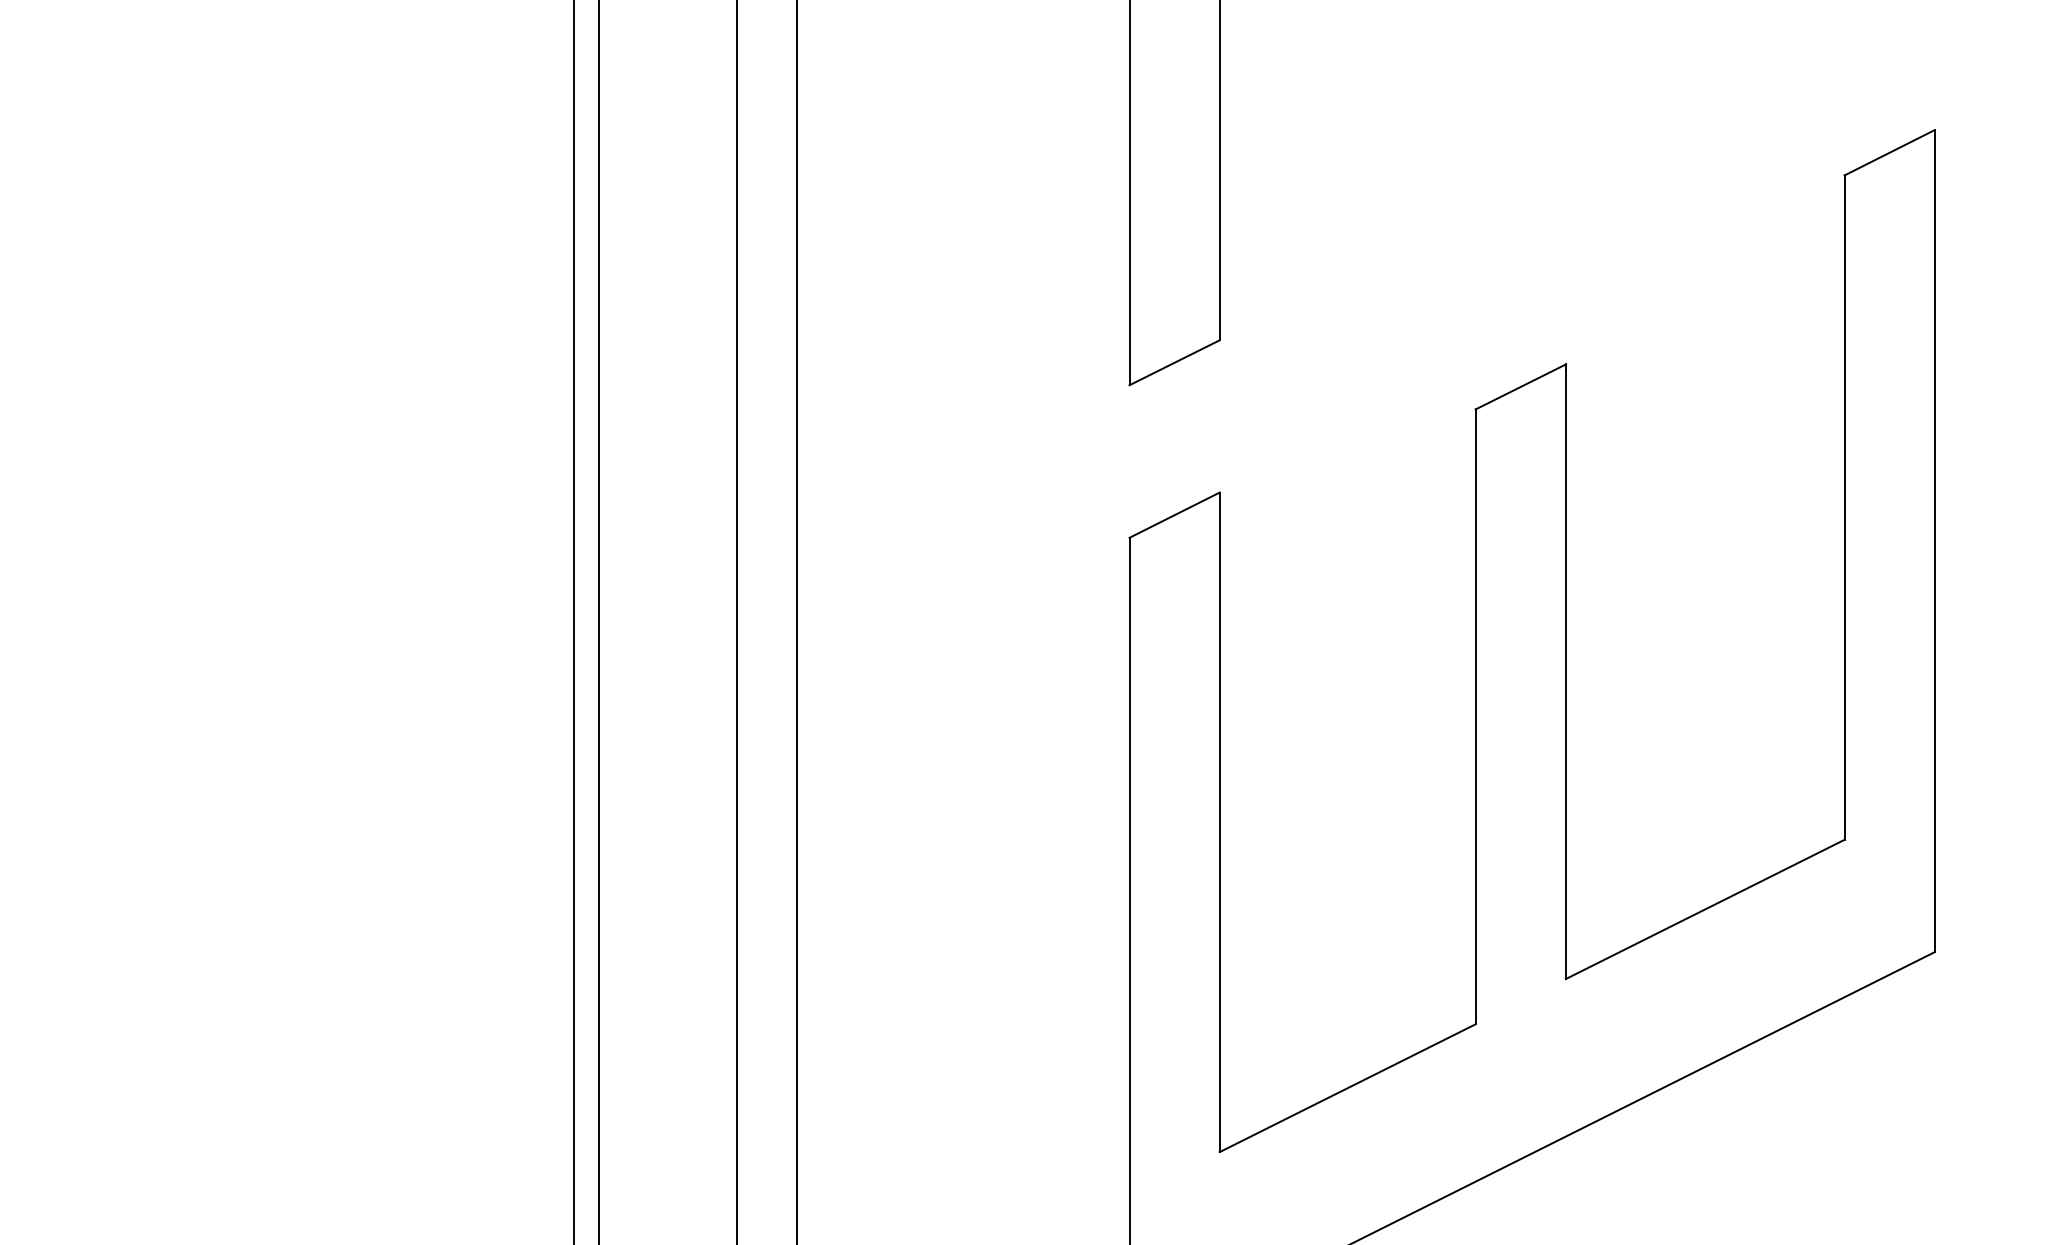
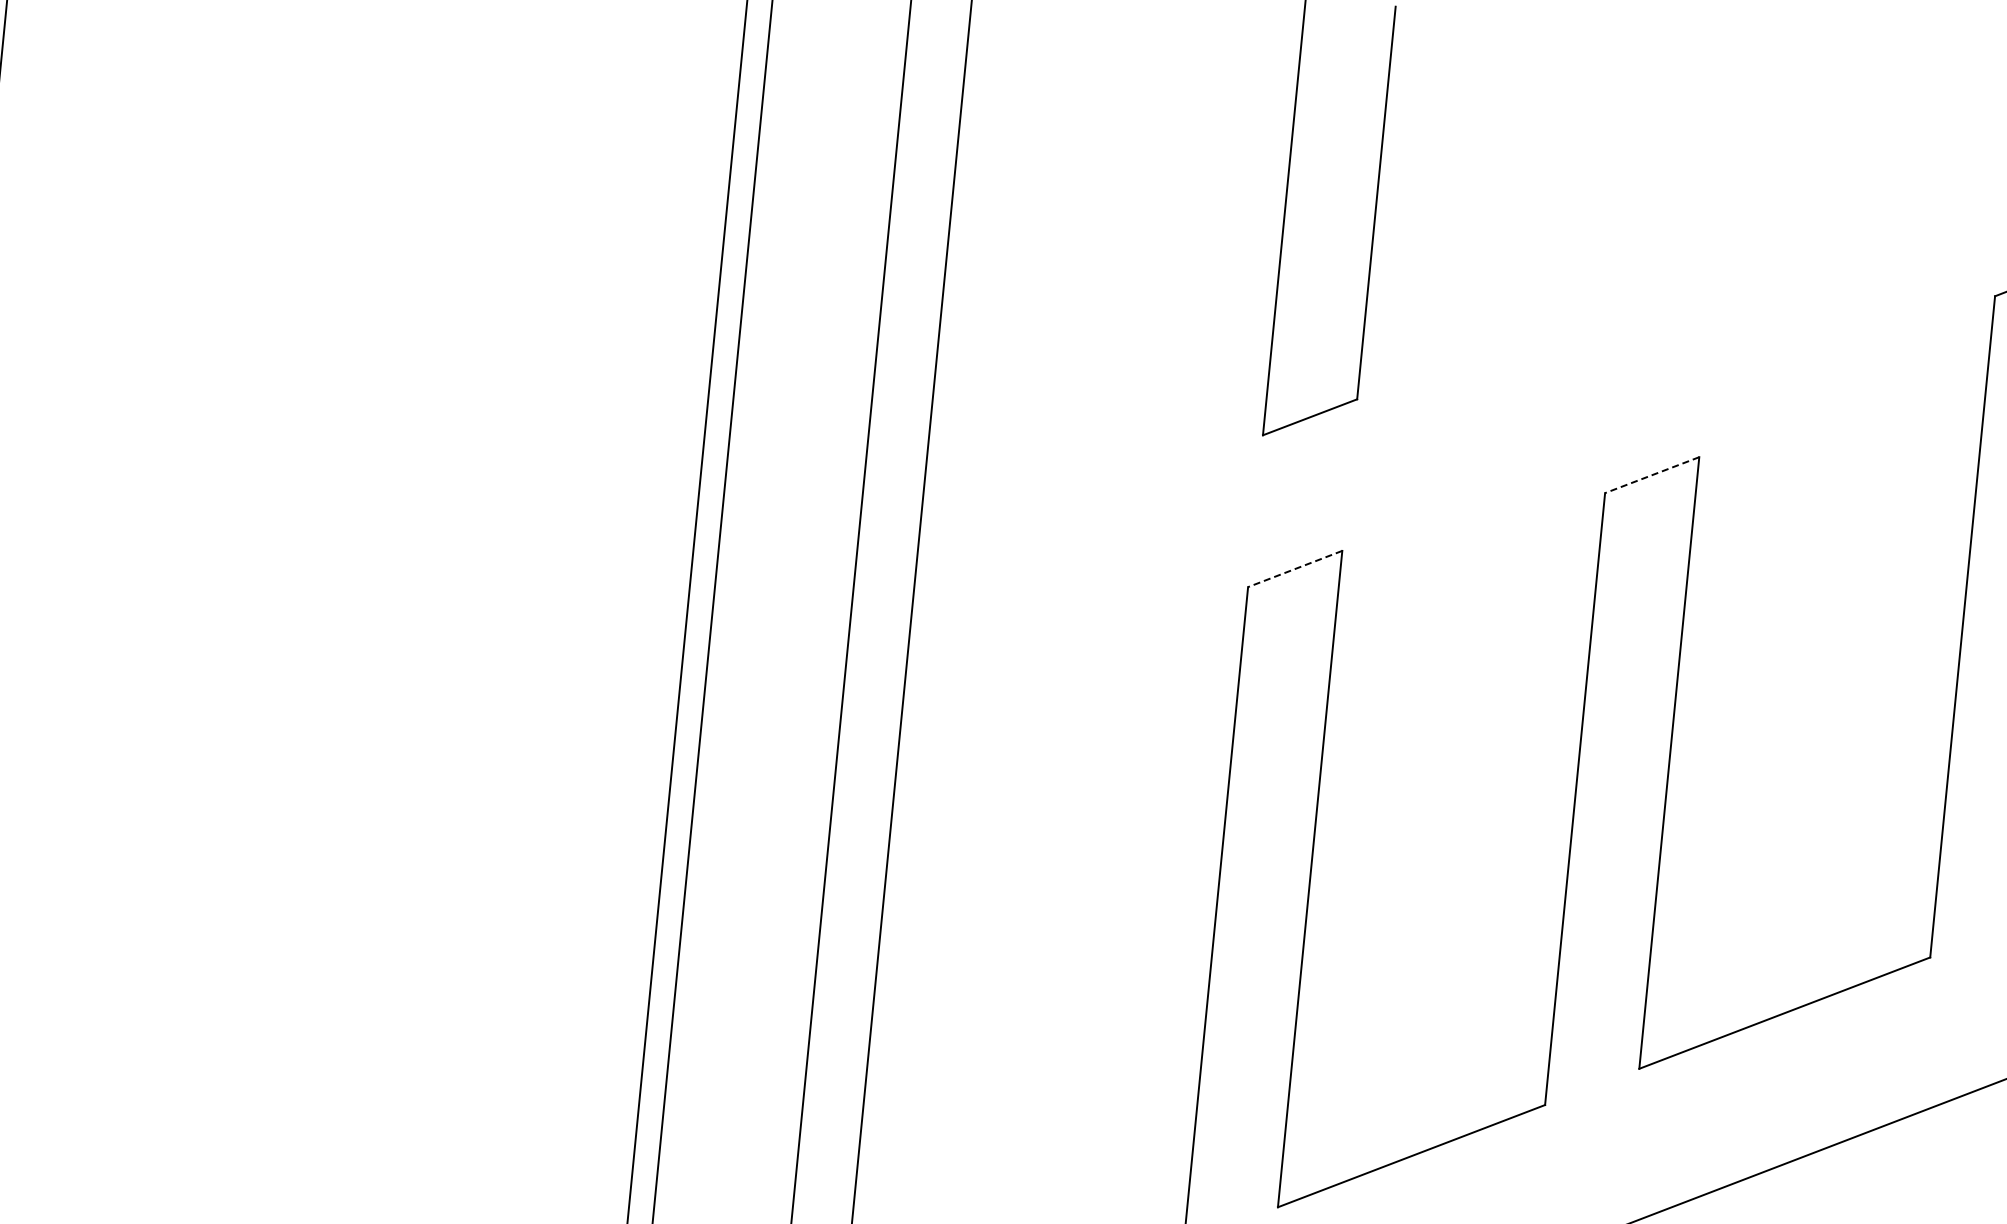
line: (1520, 387) -> (1651, 475), solid -> dashed
line: (1174, 515) -> (1295, 569), solid -> dashed

